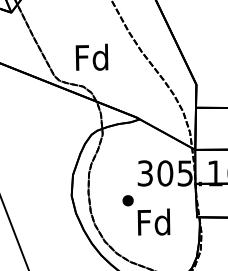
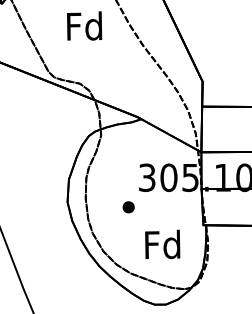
text: (91, 56) -> (84, 25), moved
text: (153, 222) -> (162, 244), moved

